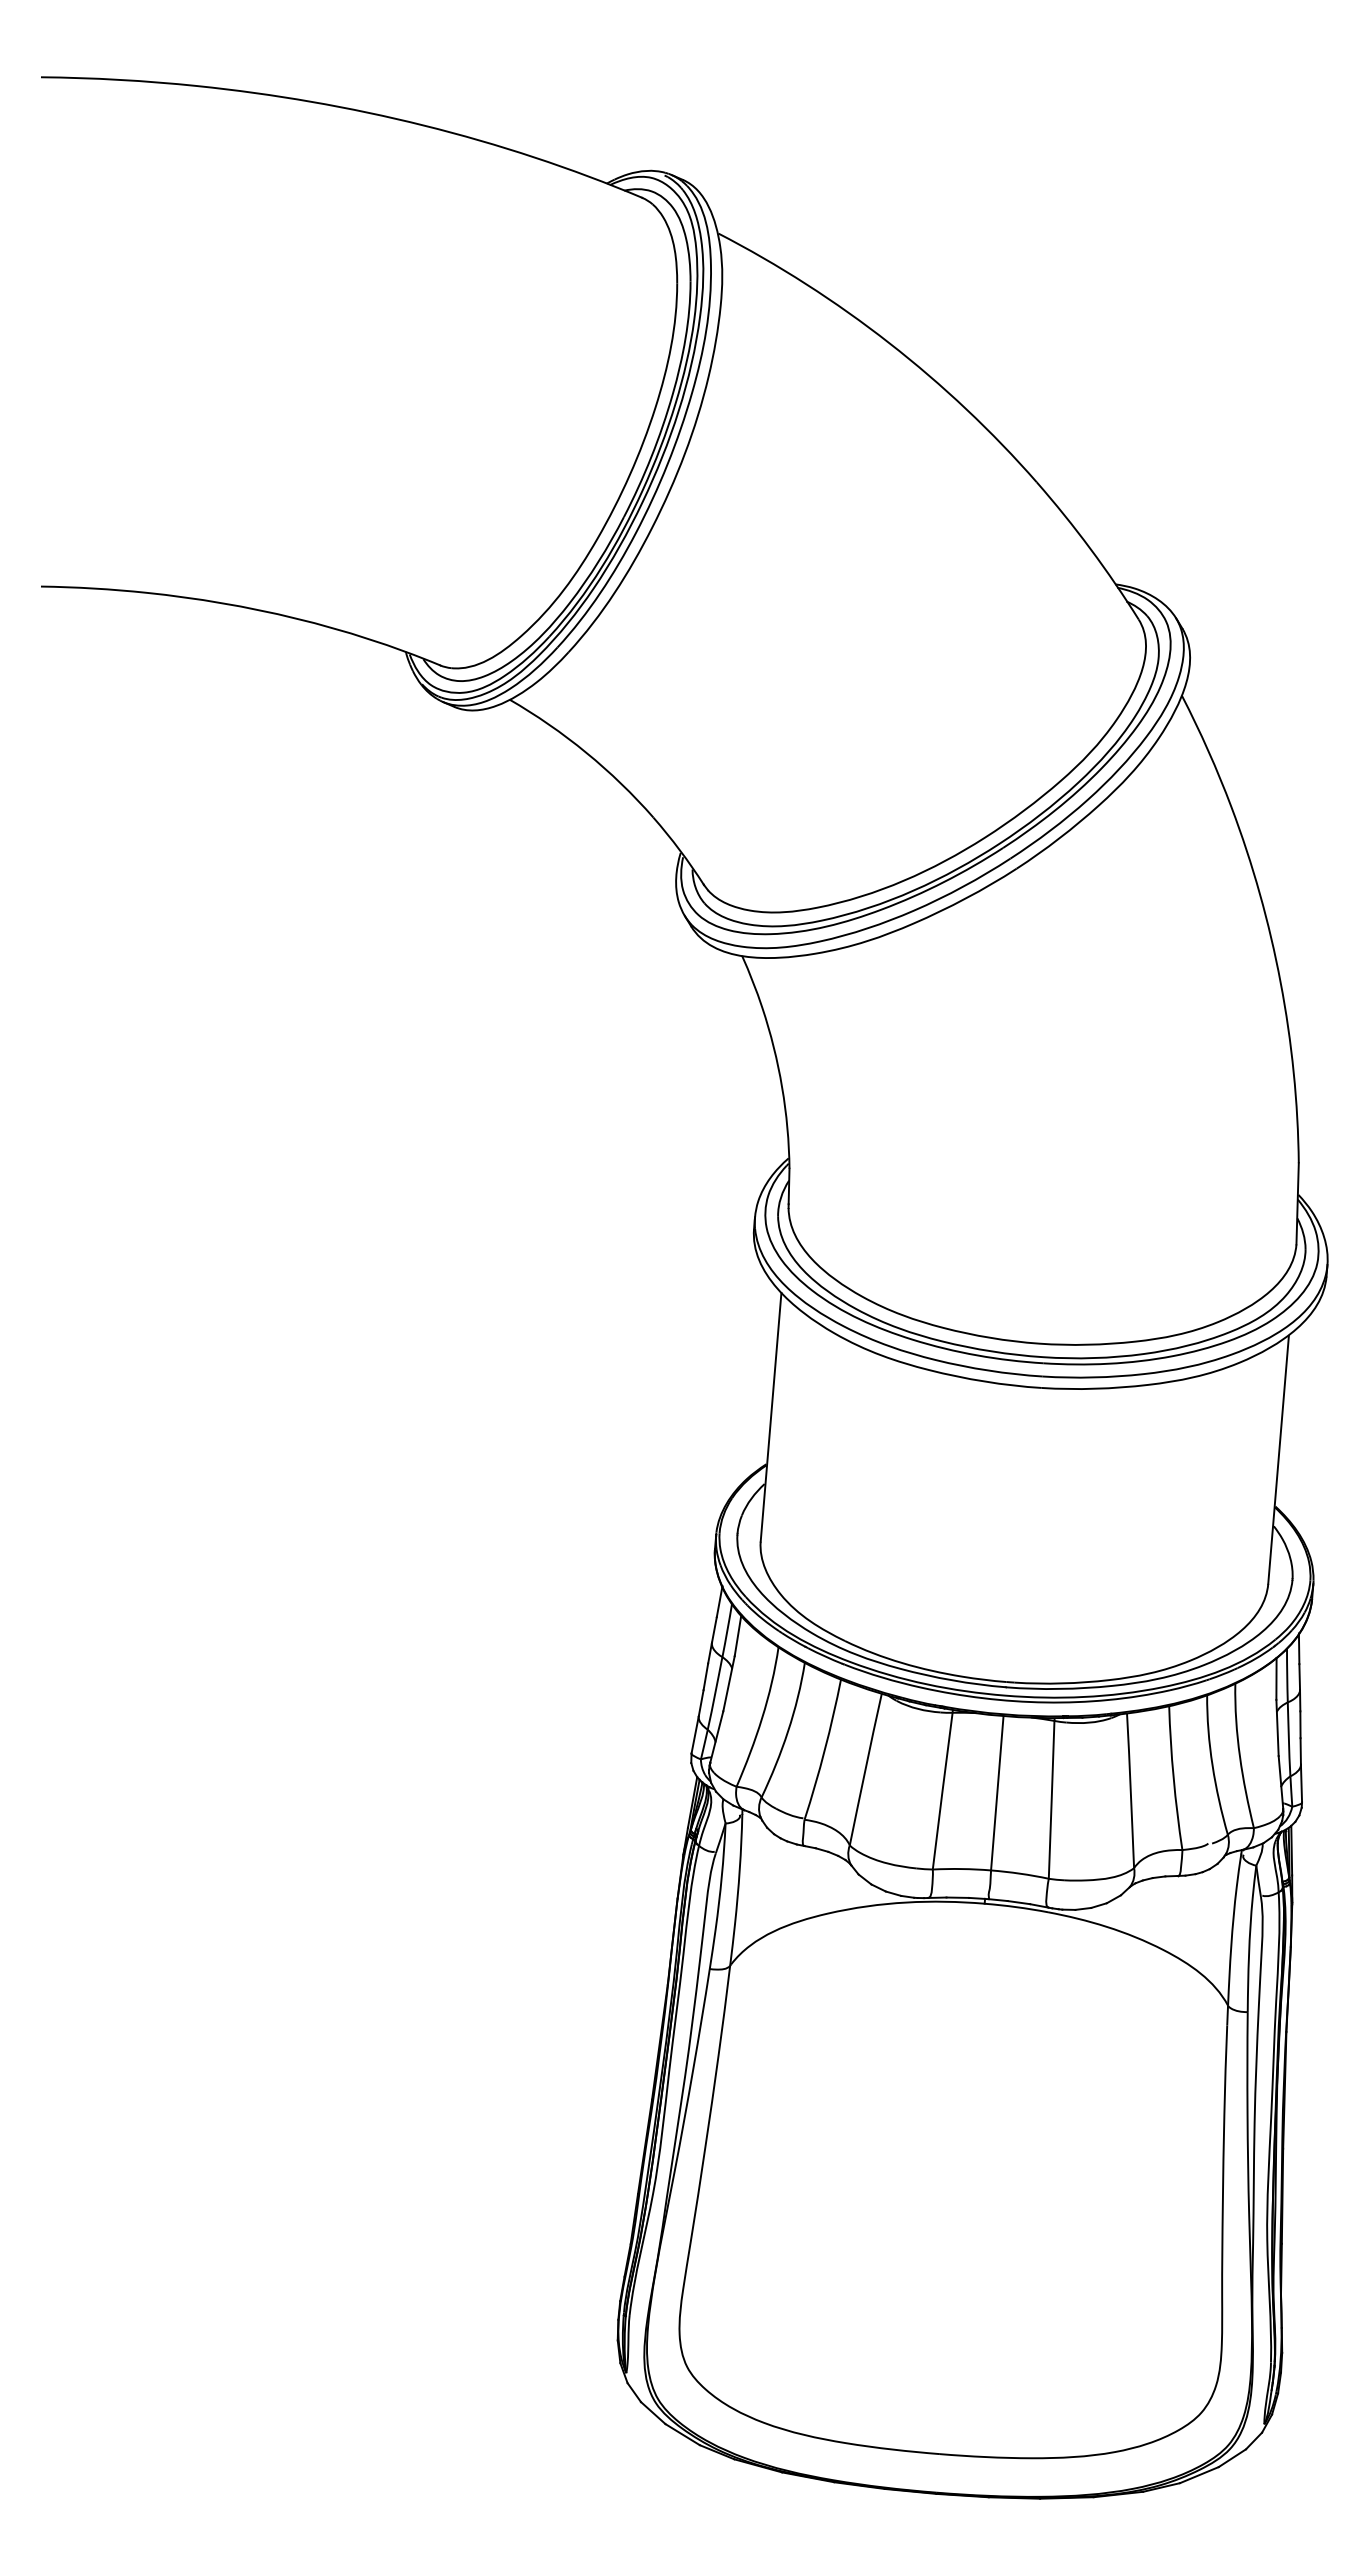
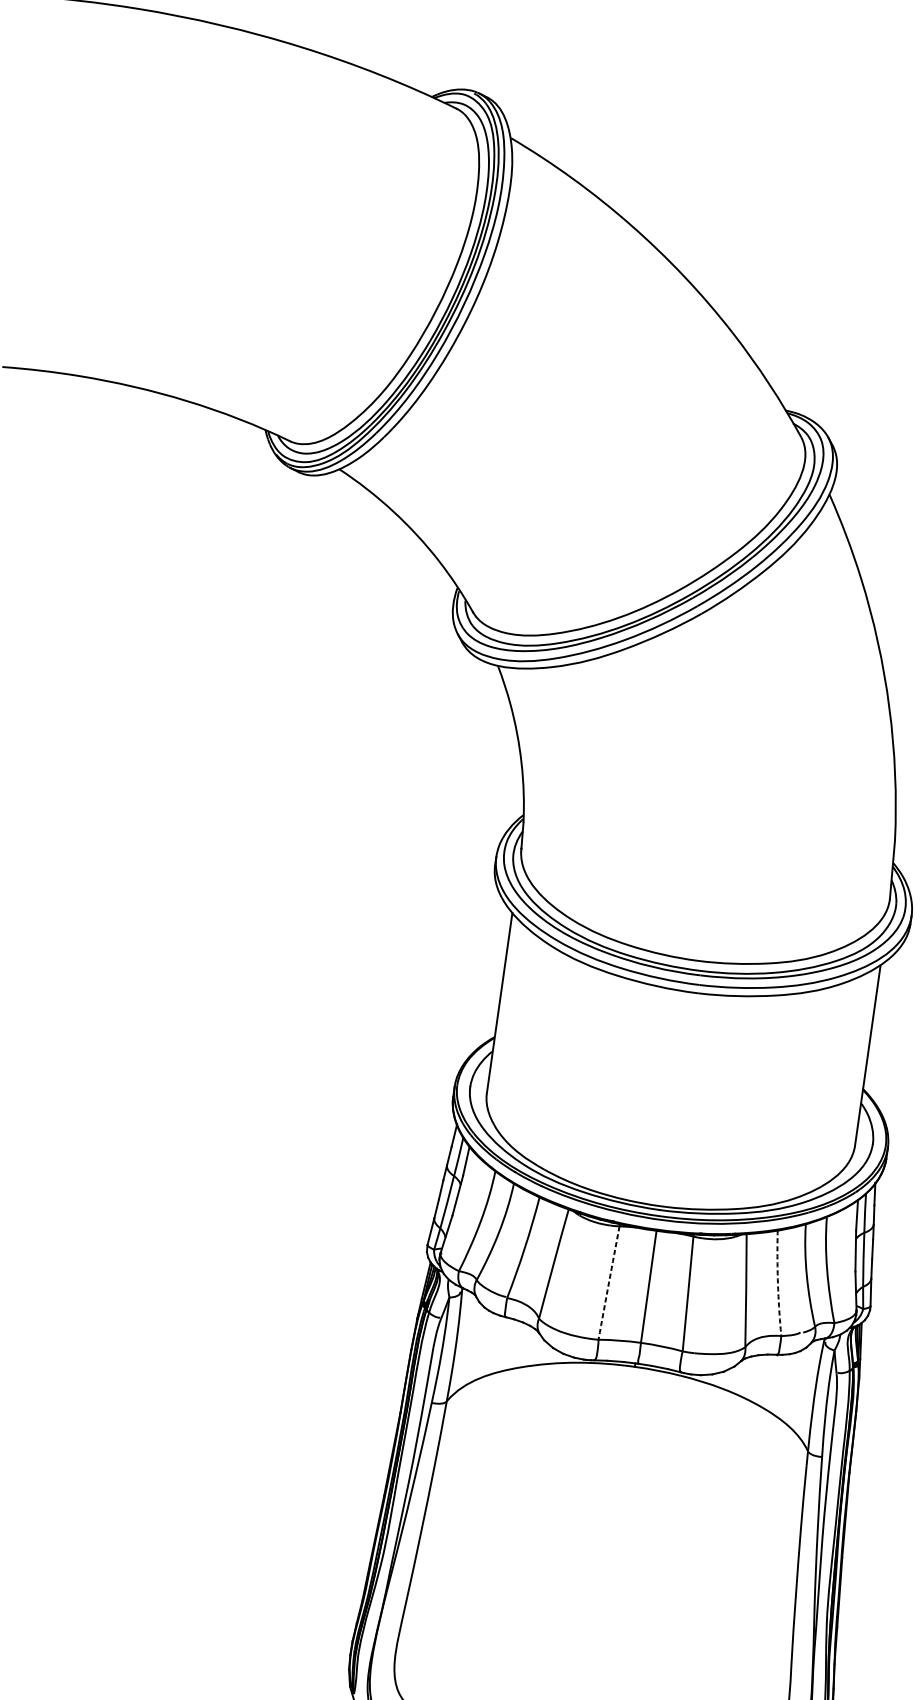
arc: (1173, 1777) -> (777, 1282), solid -> dashed
arc: (942, 1791) -> (608, 1283), solid -> dashed

